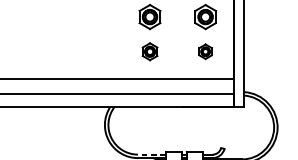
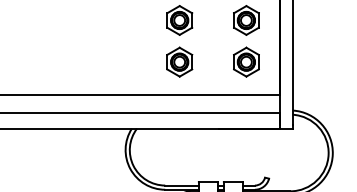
part: (149, 51) -> (179, 61), size x1.43
part: (205, 51) -> (246, 61), size x1.67
line: (151, 154) -> (181, 185), dashed -> solid

